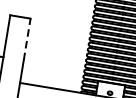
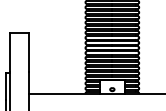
line: (27, 38) -> (28, 52), dashed -> solid

